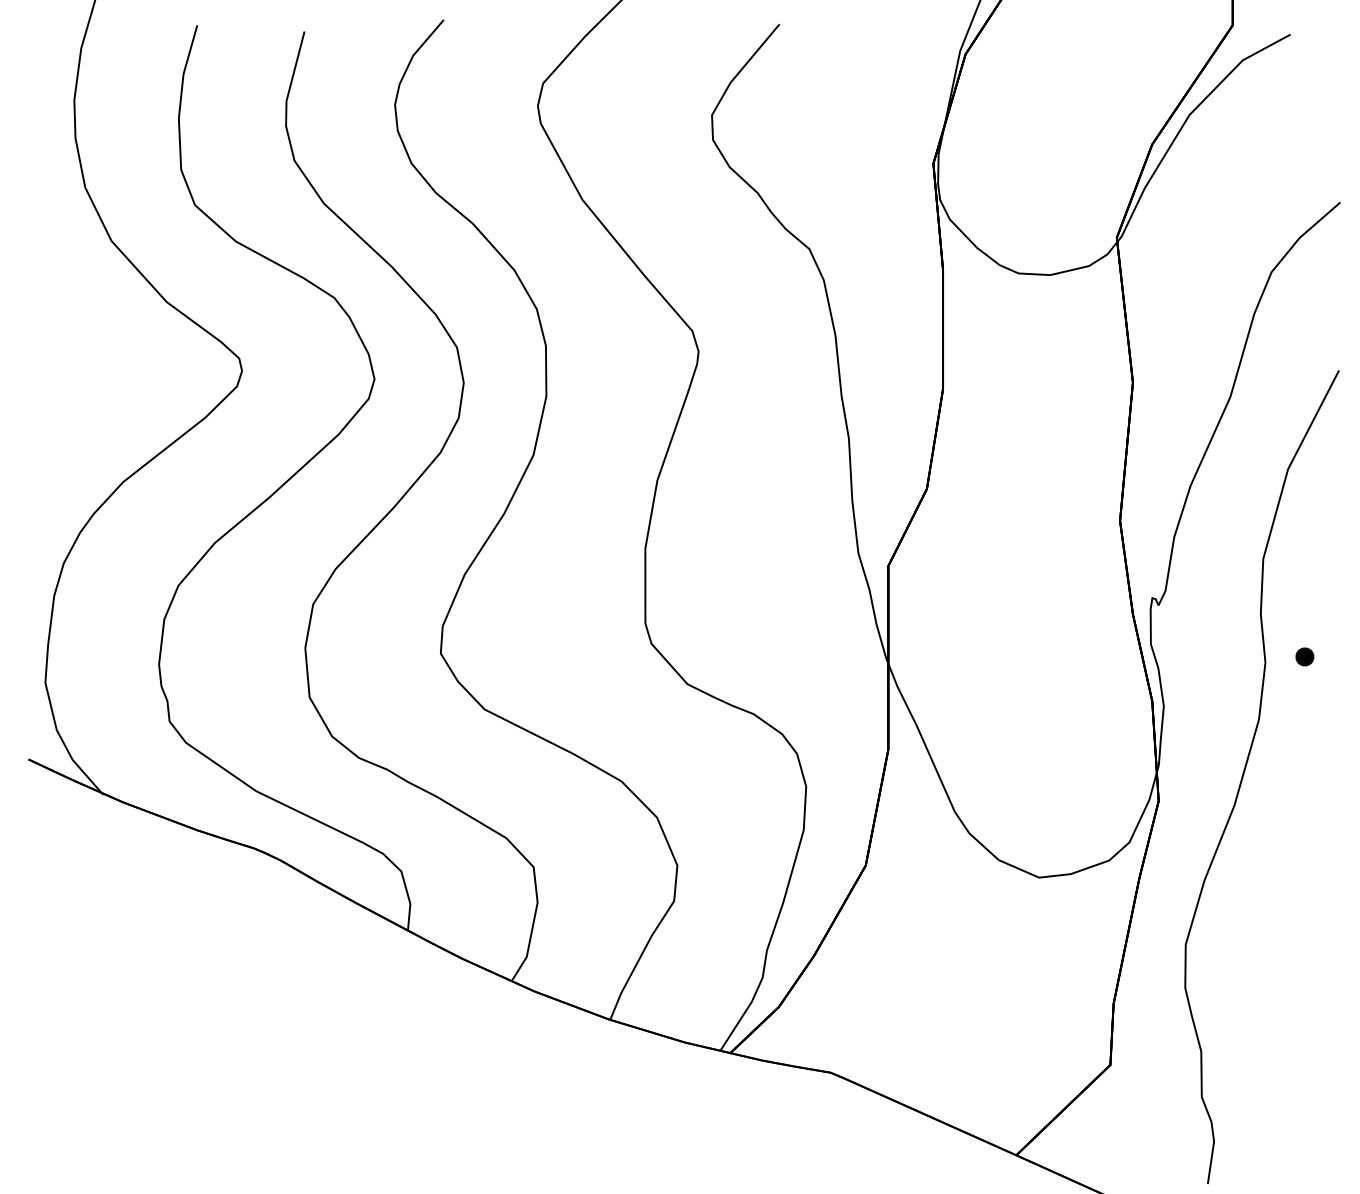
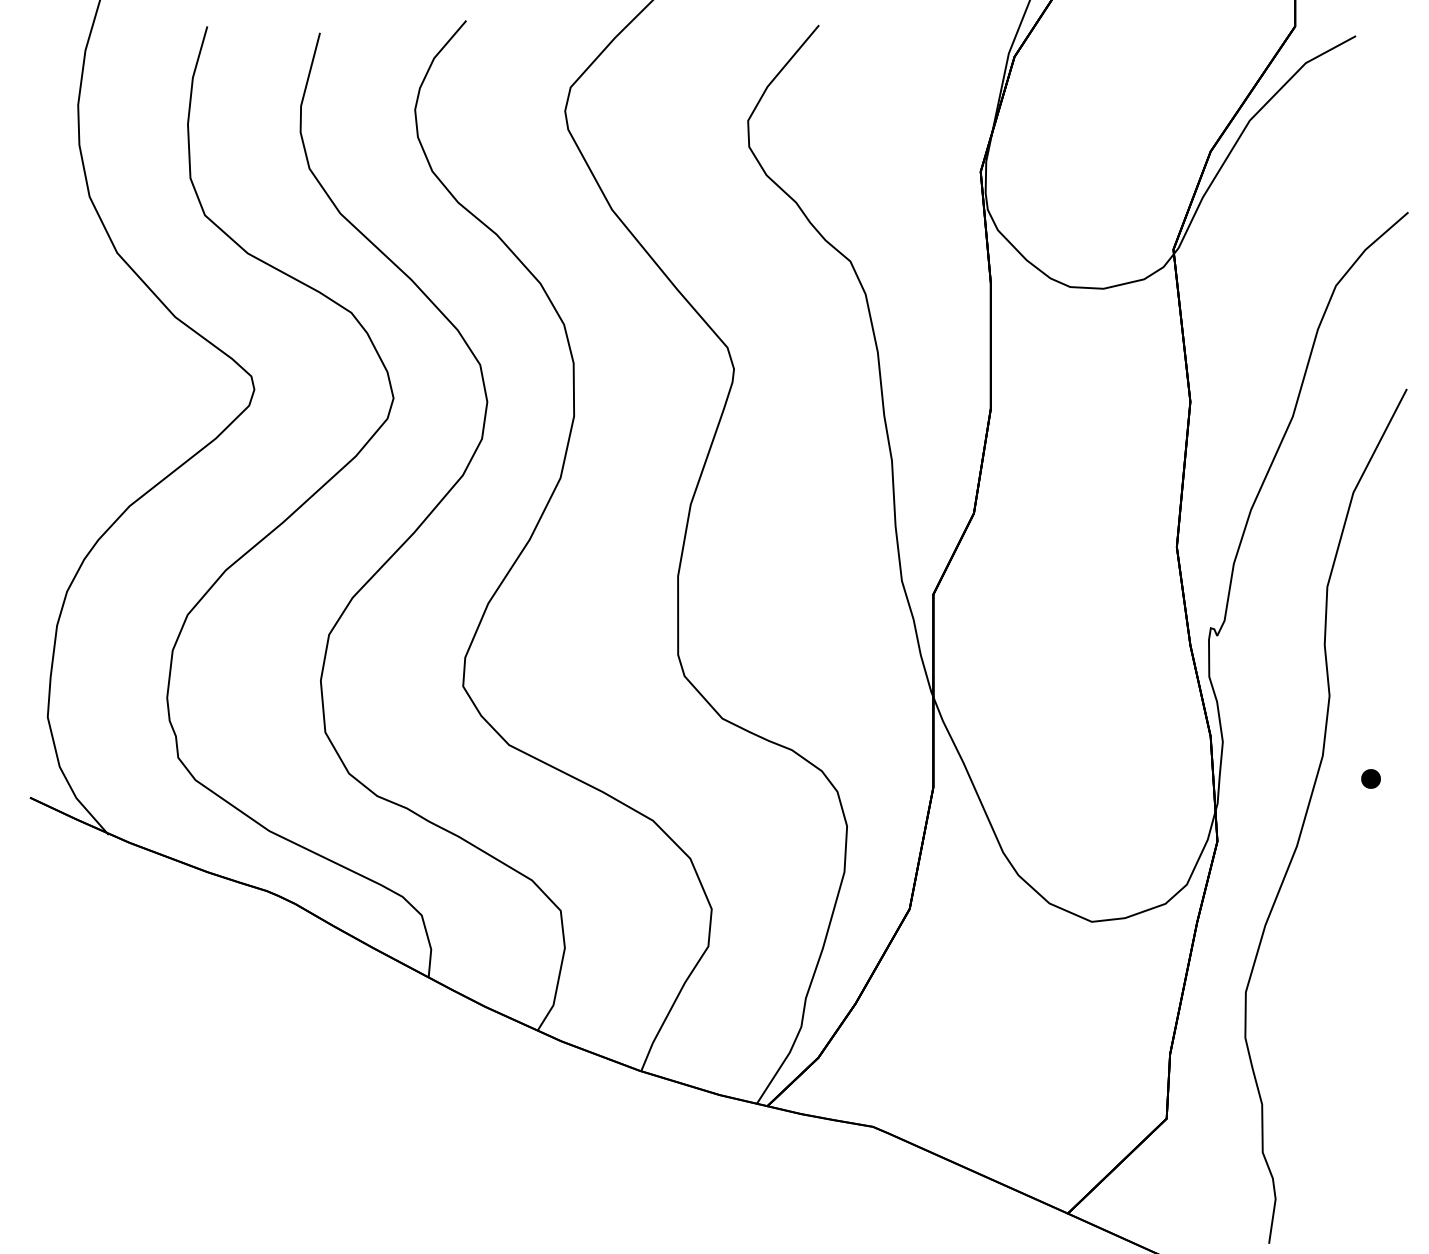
part: (1304, 656) -> (1370, 778), moved

